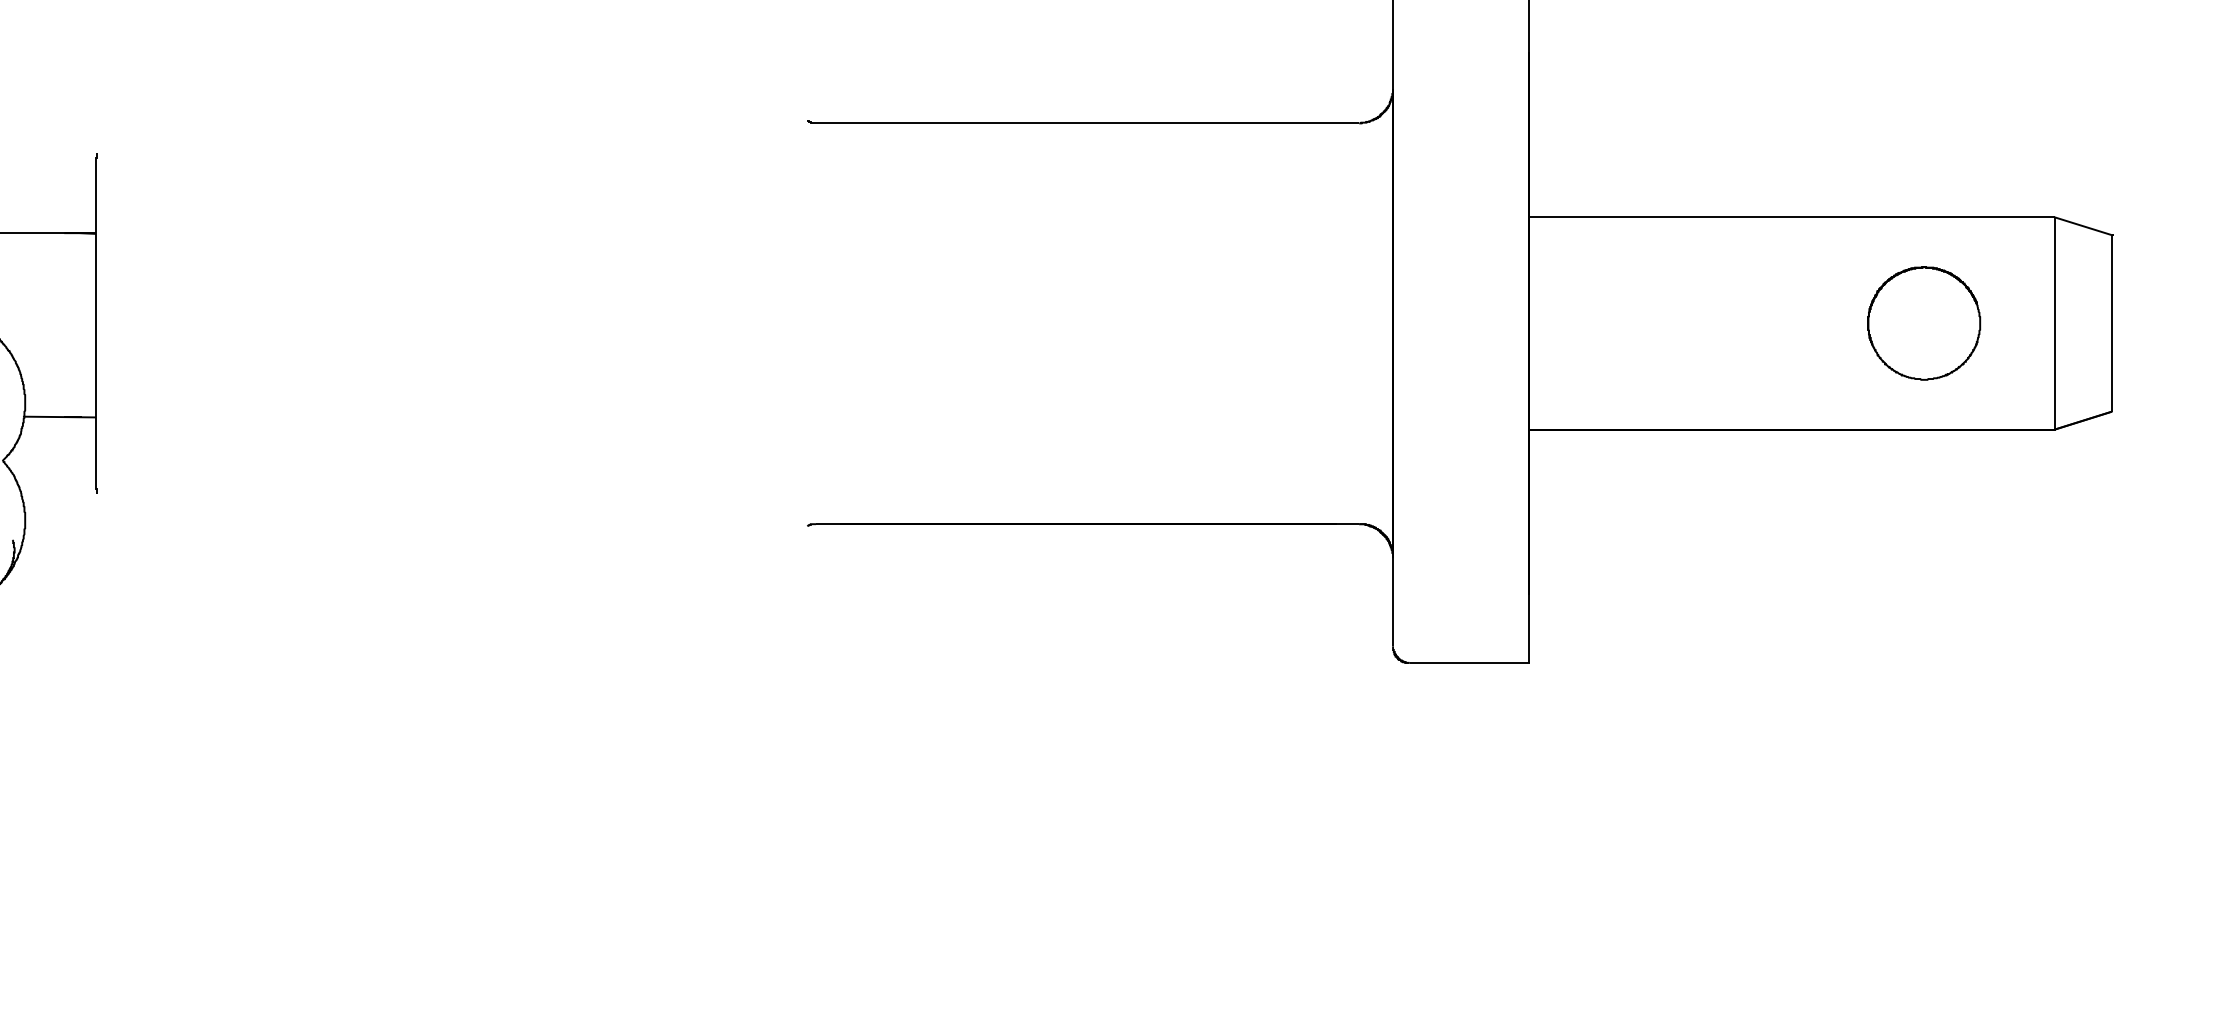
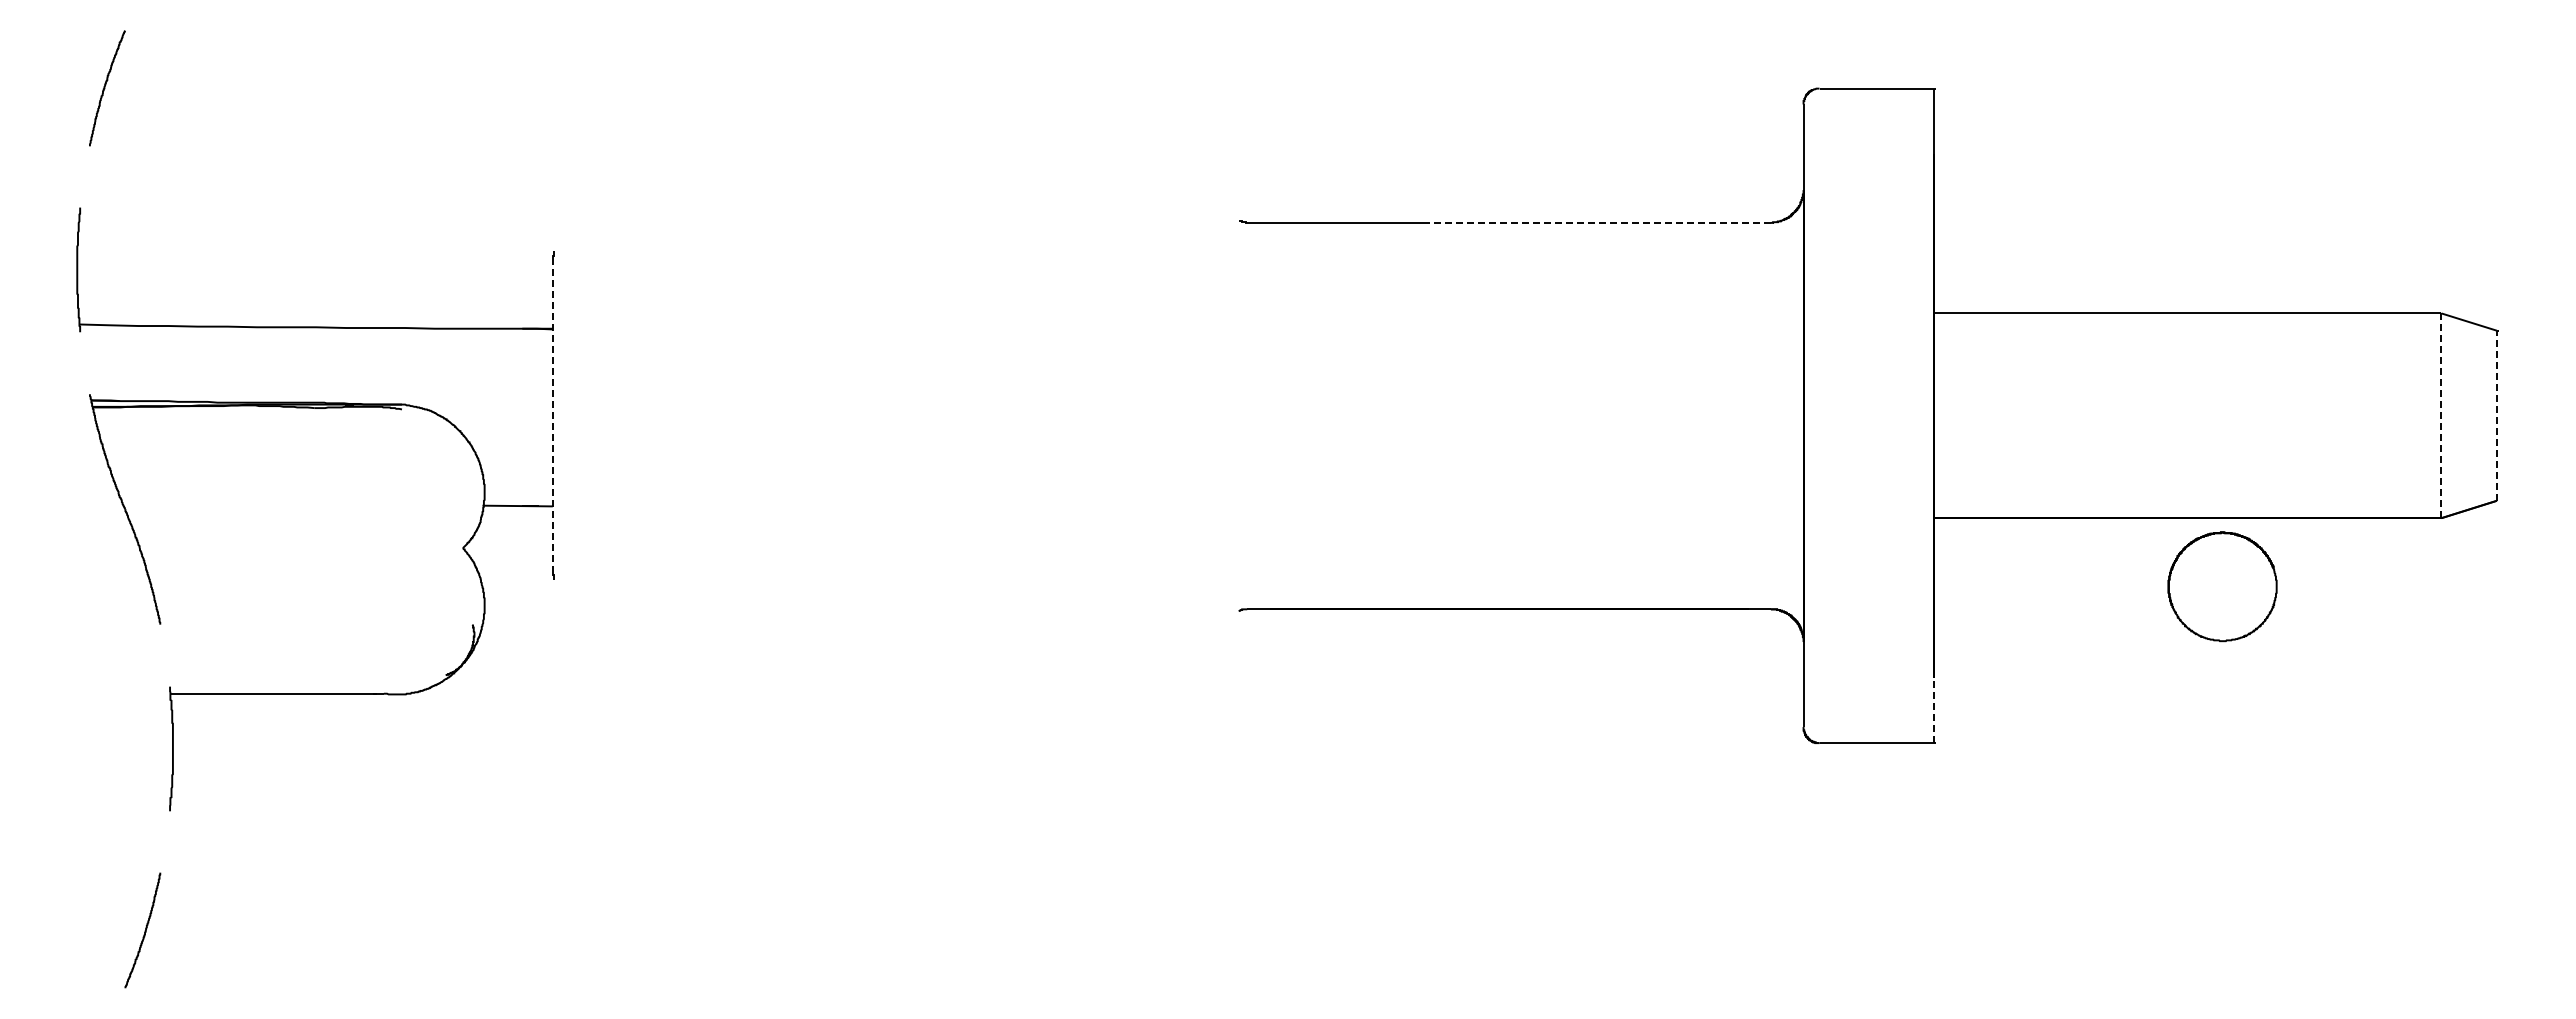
line: (1180, 122) -> (1598, 222), solid -> dashed
part: (1923, 323) -> (2222, 586), moved
line: (2054, 323) -> (2441, 415), solid -> dashed
line: (2111, 323) -> (2496, 415), solid -> dashed
line: (95, 324) -> (552, 416), solid -> dashed
line: (1528, 629) -> (1934, 710), solid -> dashed

